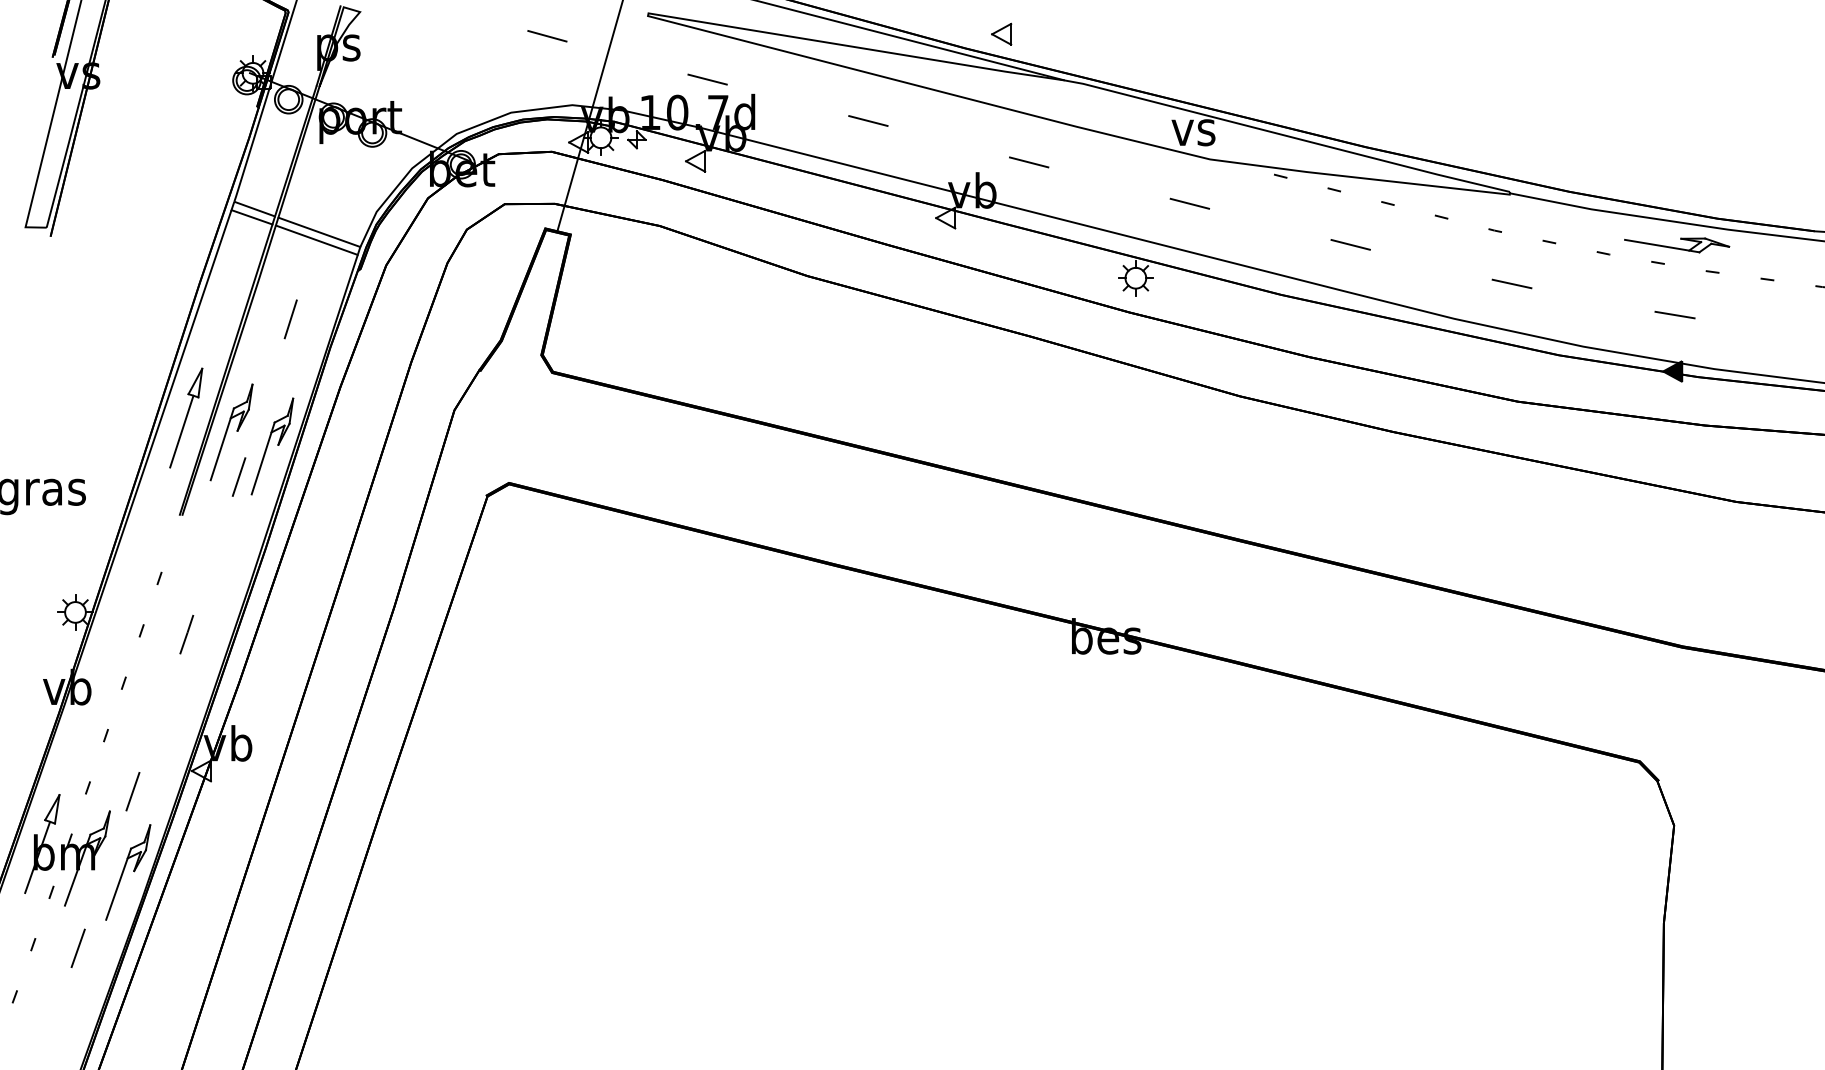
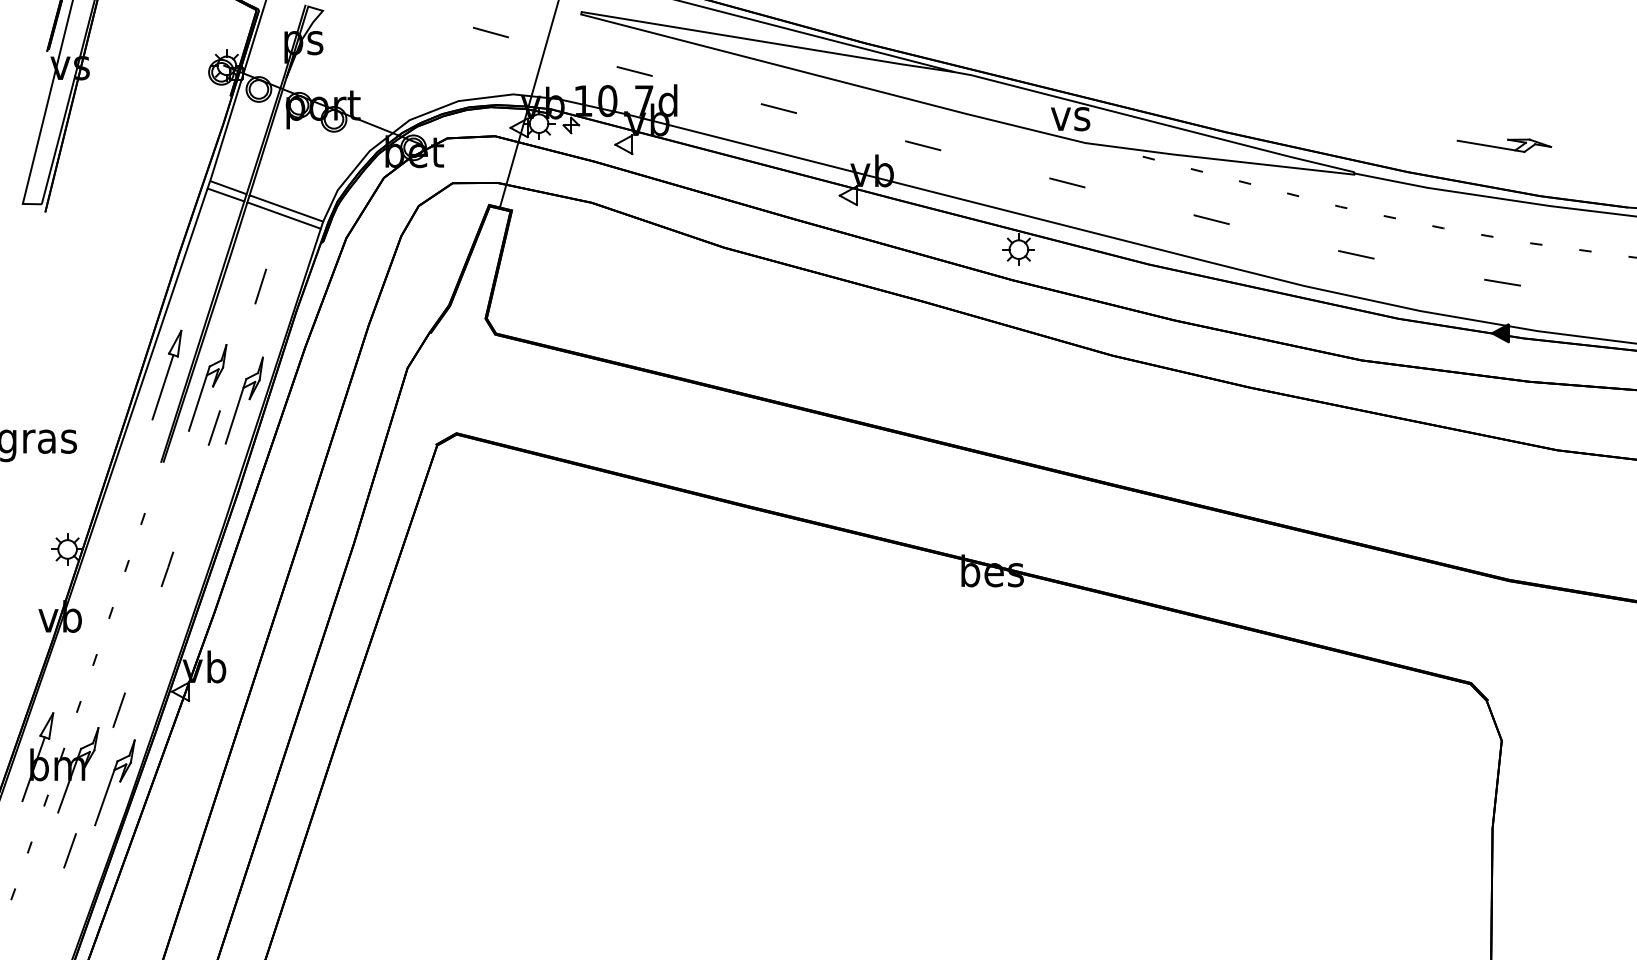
part: (1001, 33) -> (898, 30), removed
part: (1677, 245) -> (1504, 145), moved

